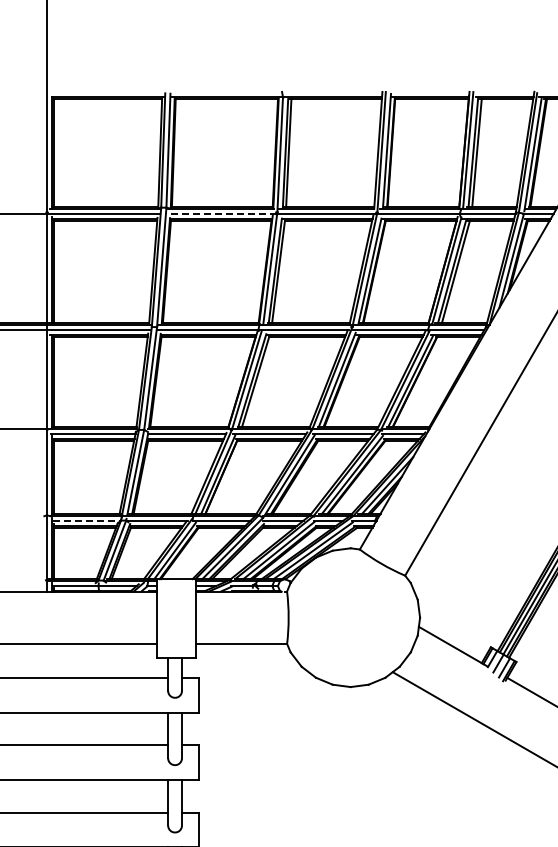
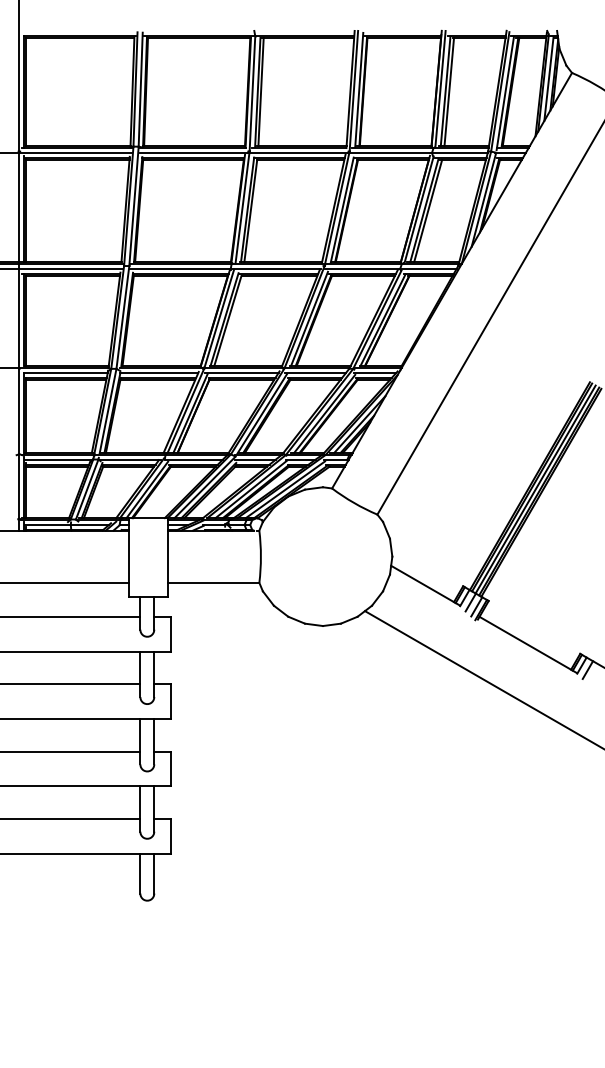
line: (222, 213) -> (194, 152), dashed -> solid
line: (86, 520) -> (58, 459), dashed -> solid

